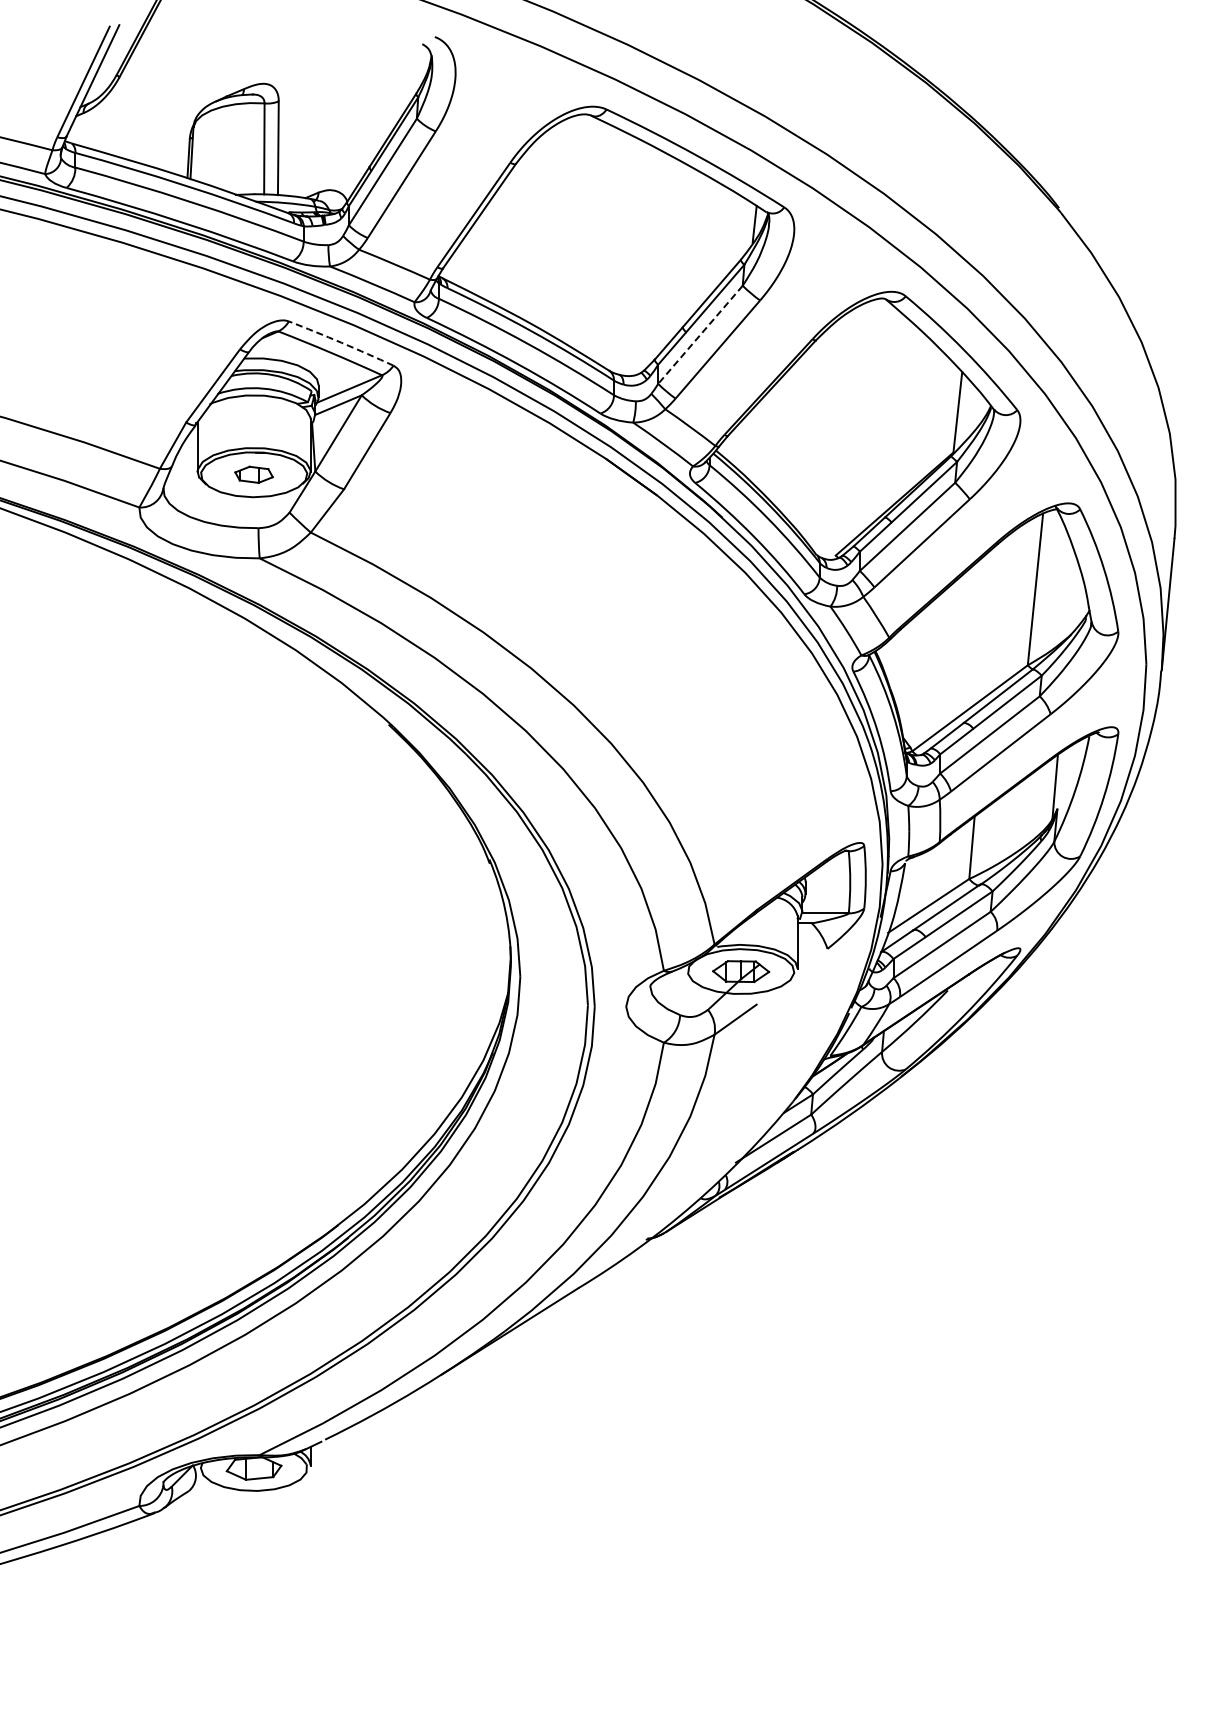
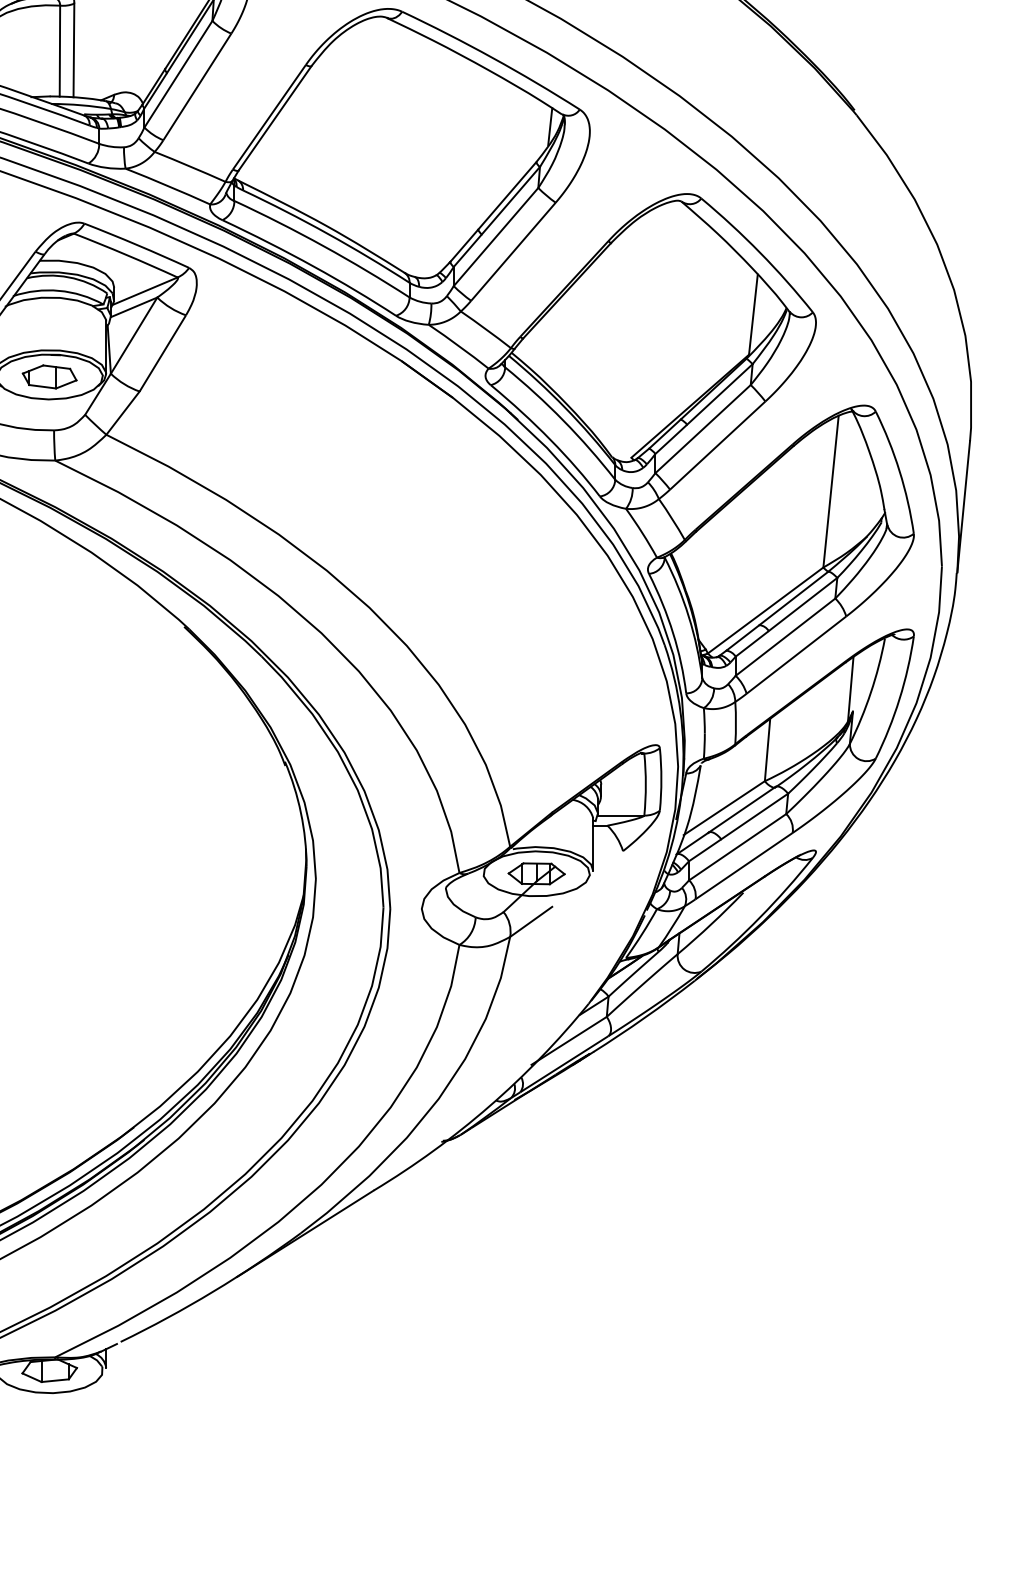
line: (700, 334) -> (496, 236), dashed -> solid
arc: (341, 342) -> (137, 244), dashed -> solid
part: (253, 474) -> (49, 376), size x1.43

